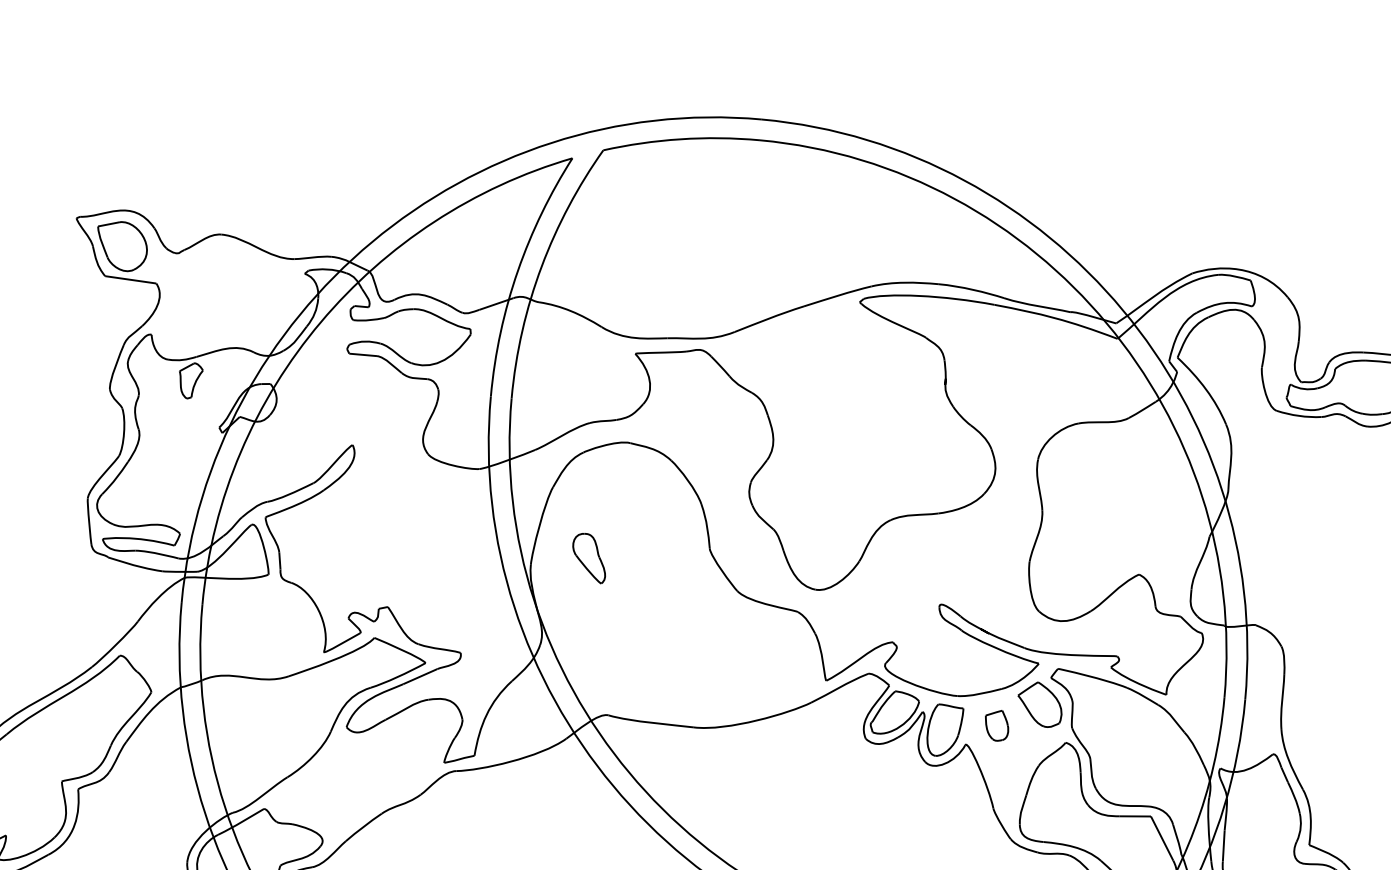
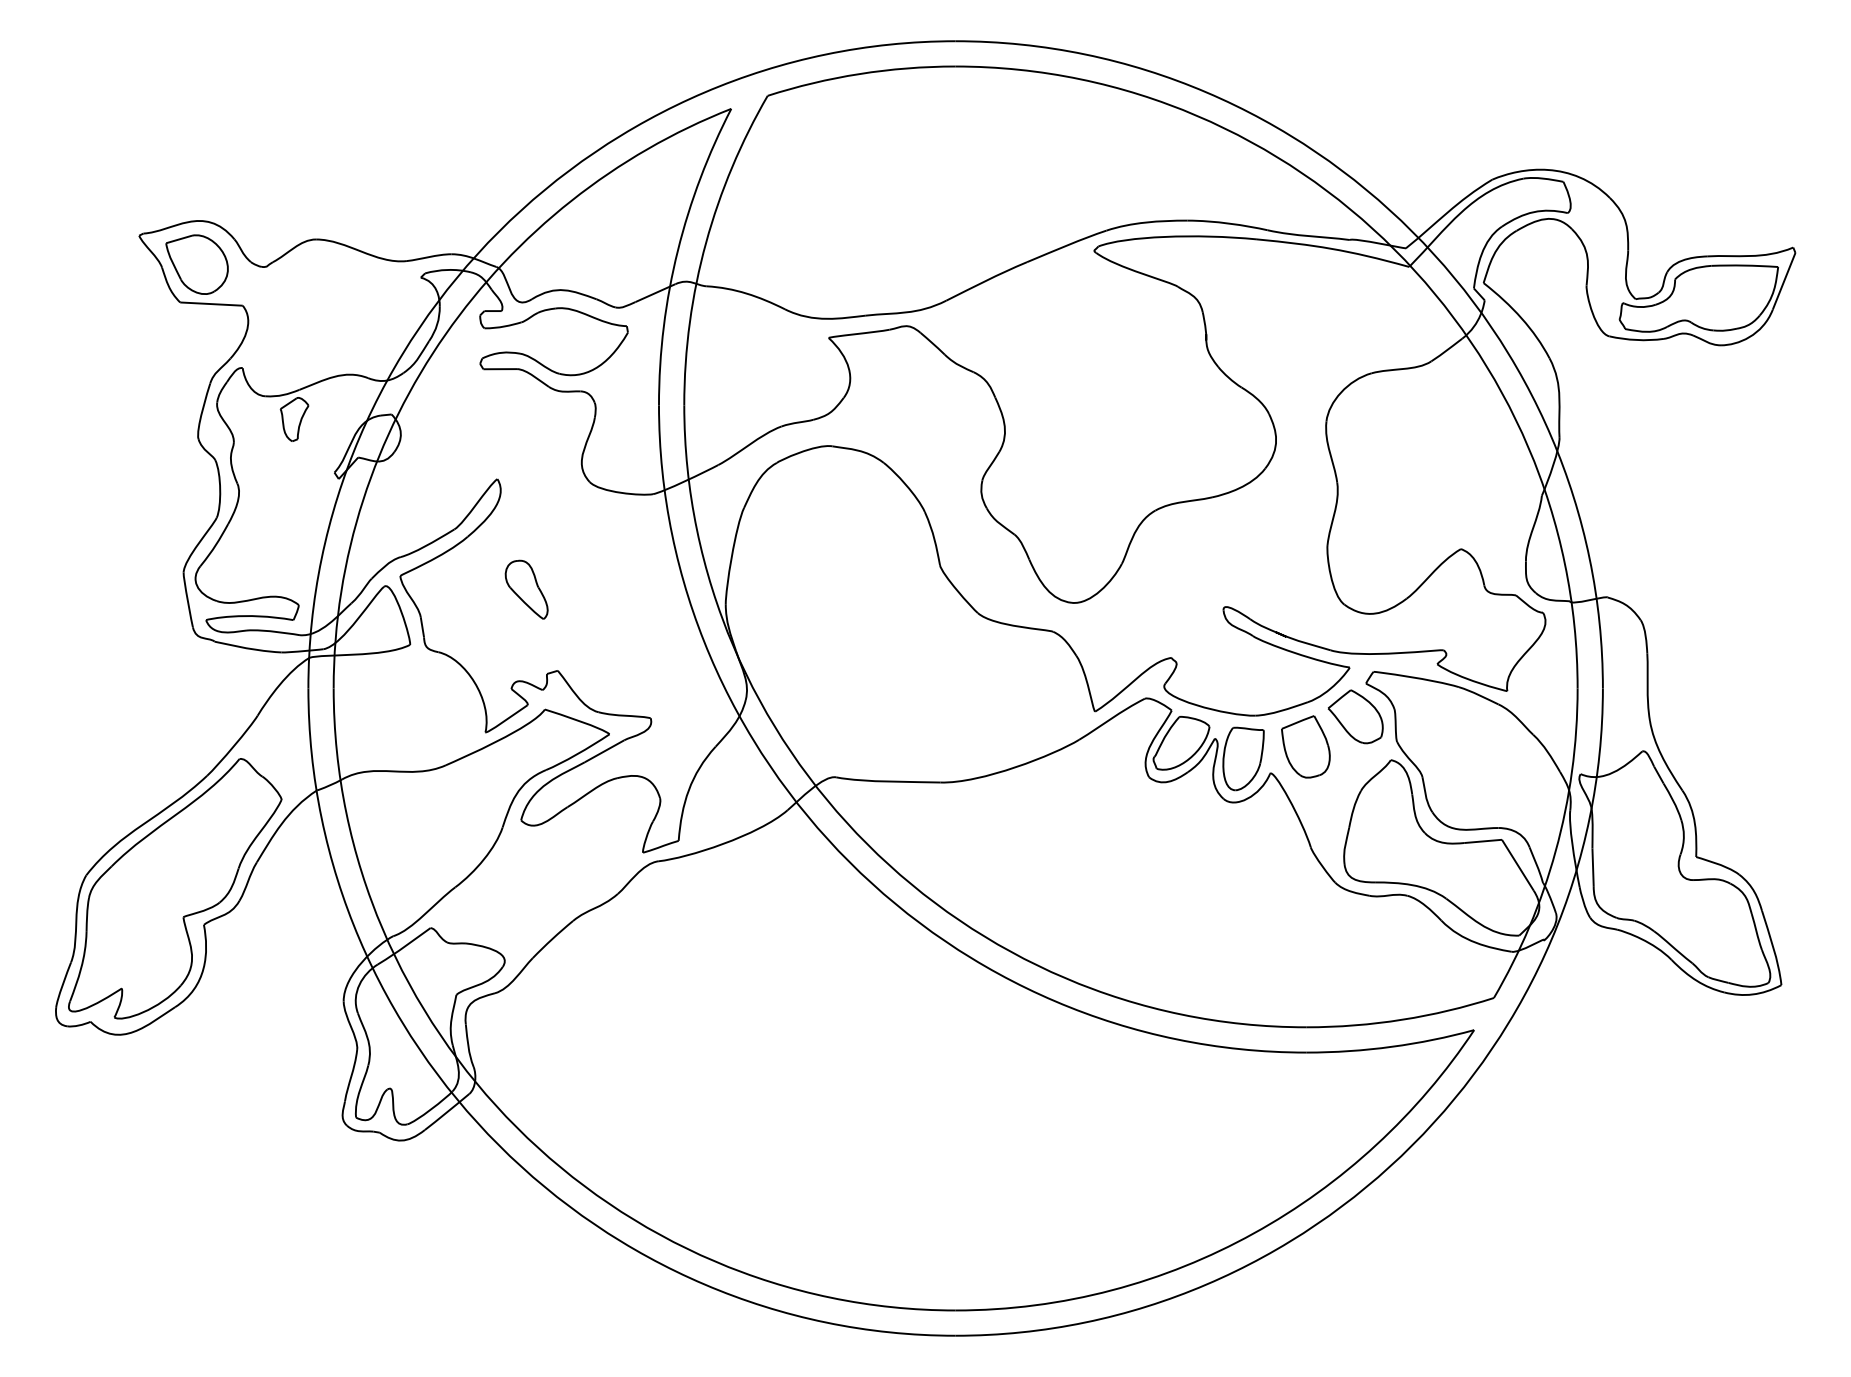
part: (589, 558) -> (526, 589), moved
part: (996, 725) -> (1305, 746), size x1.67

